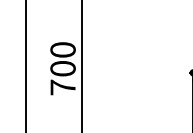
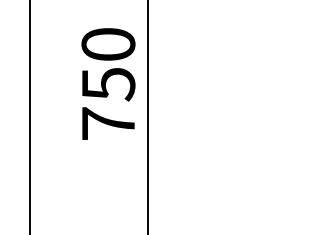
text: (62, 68) -> (107, 83), 700 -> 750

